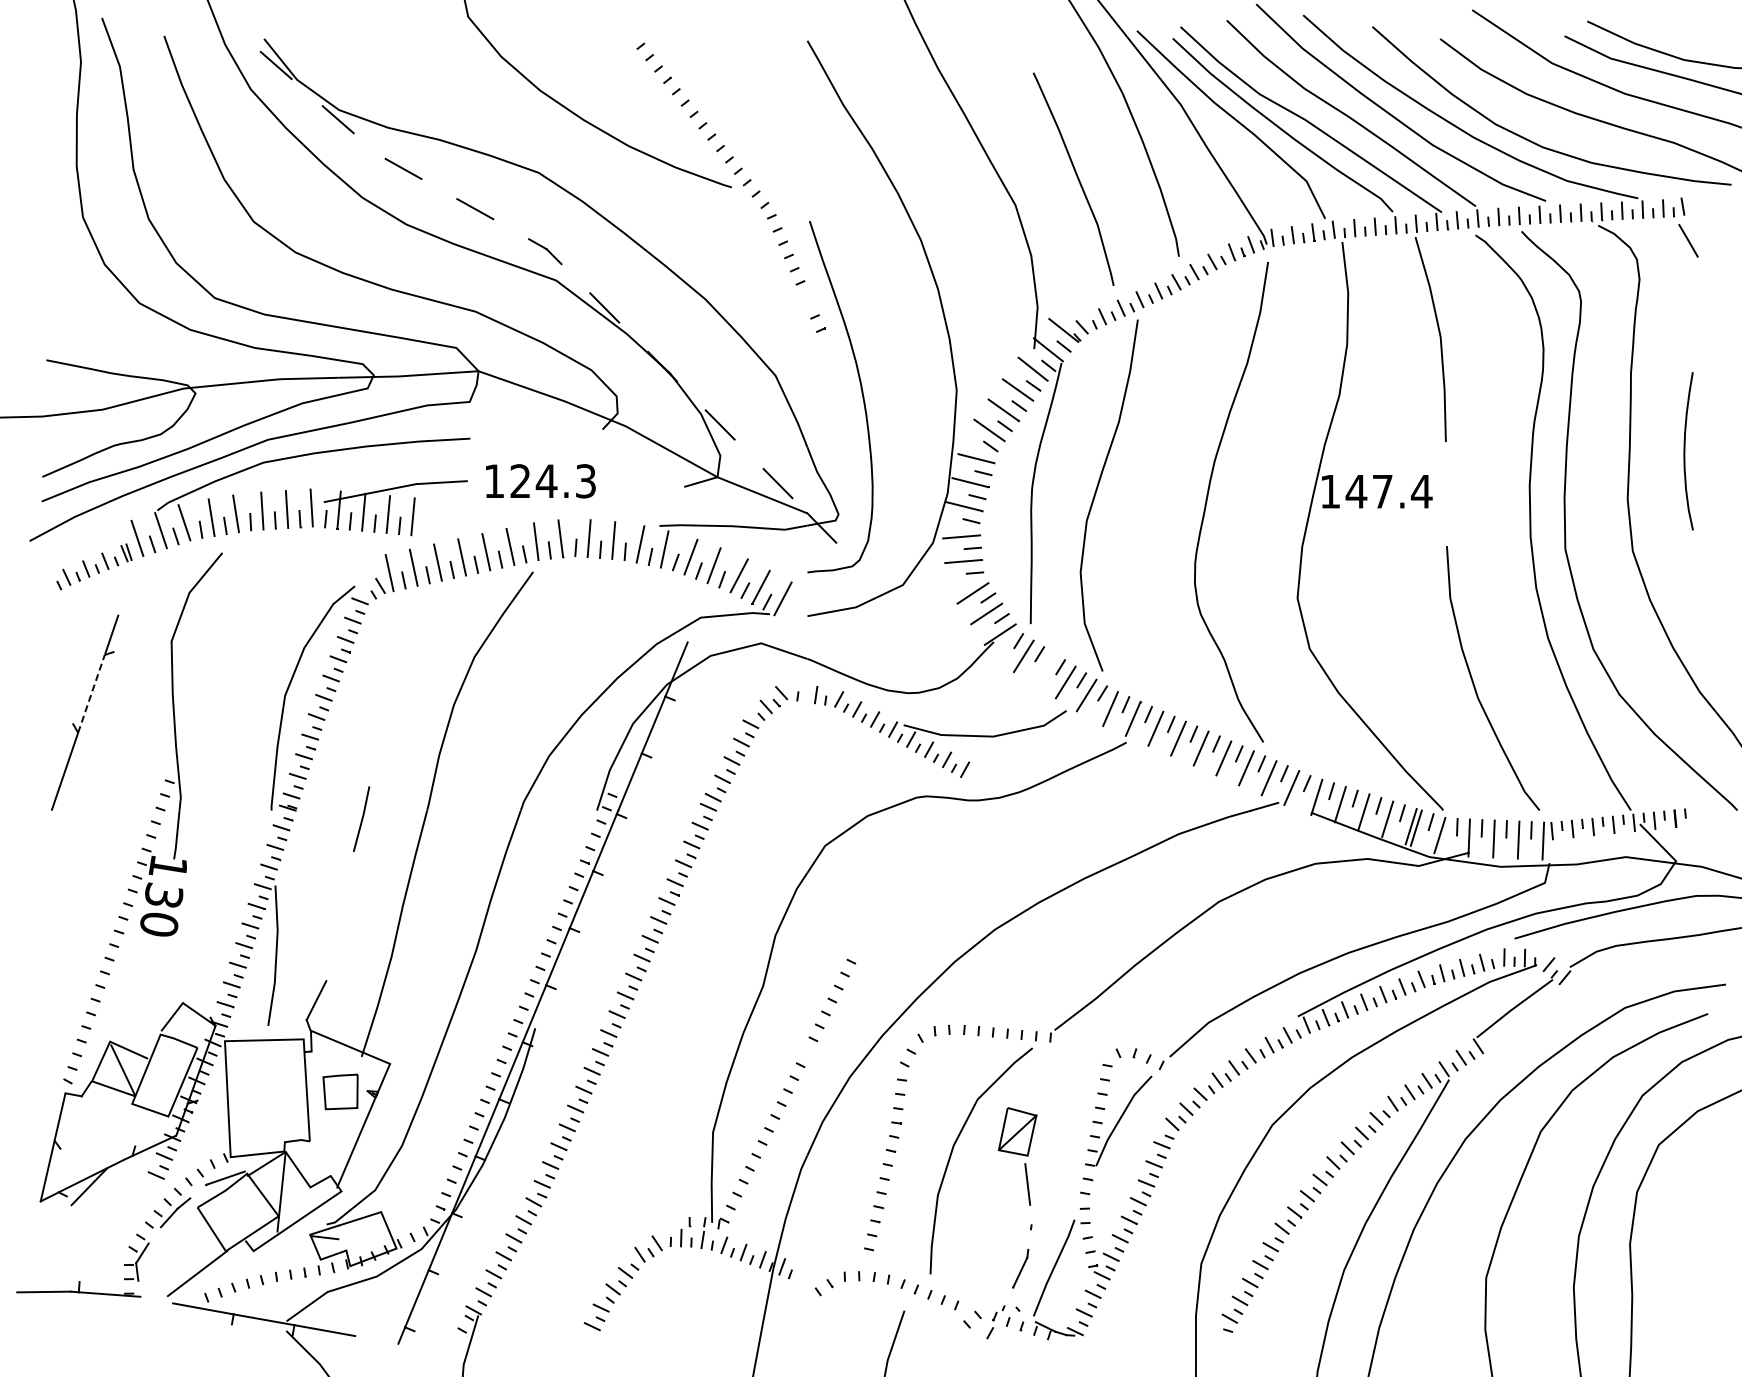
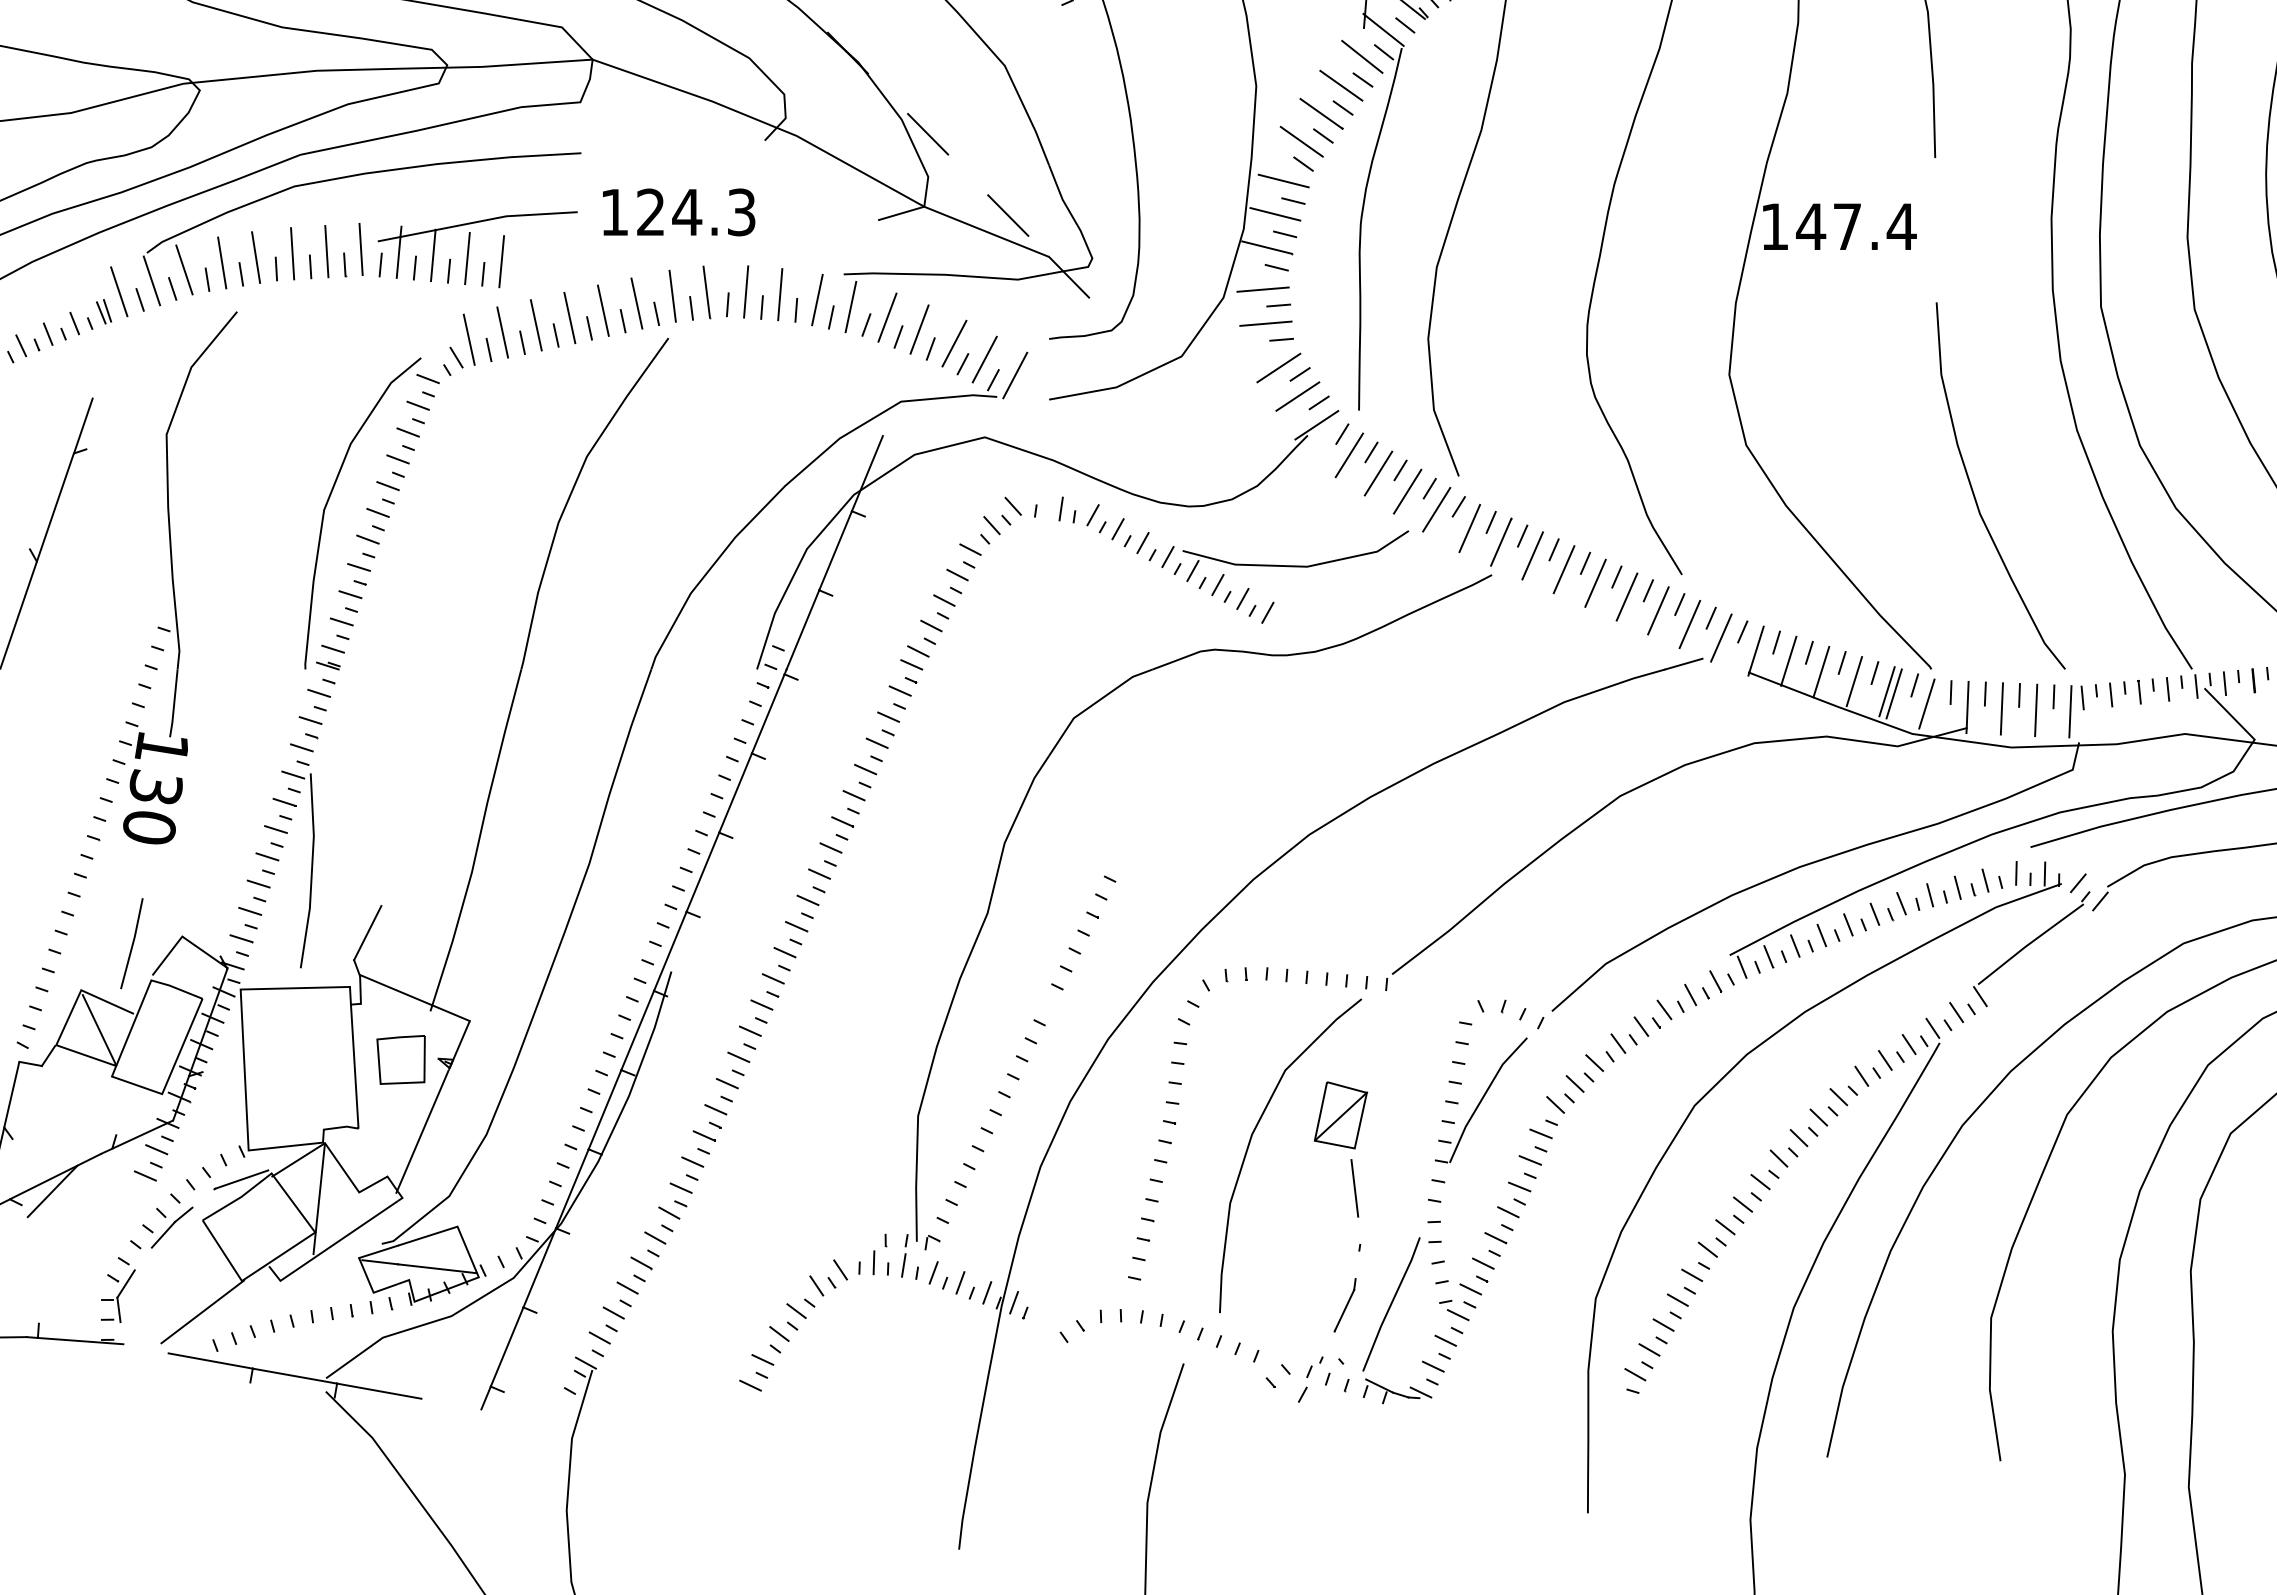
line: (1044, 669) -> (1378, 473), added
line: (91, 693) -> (55, 506), dashed -> solid
line: (361, 818) -> (131, 942), moved
line: (366, 1242) -> (437, 1268), added

